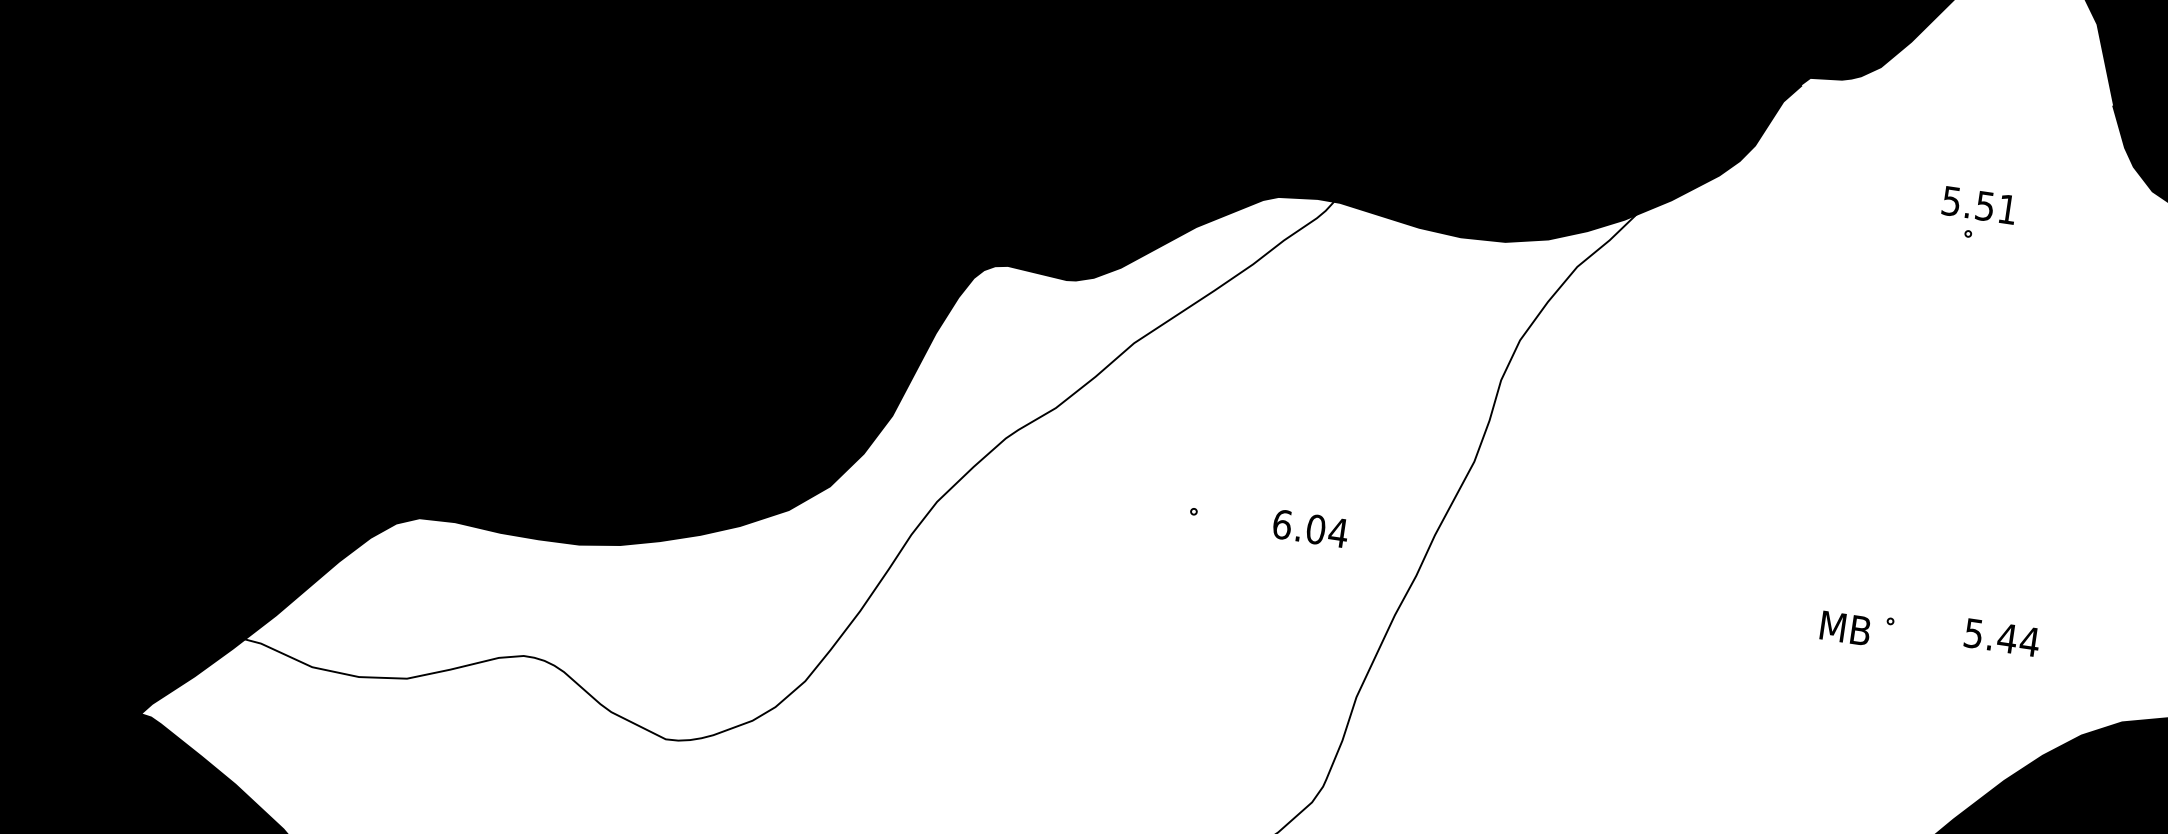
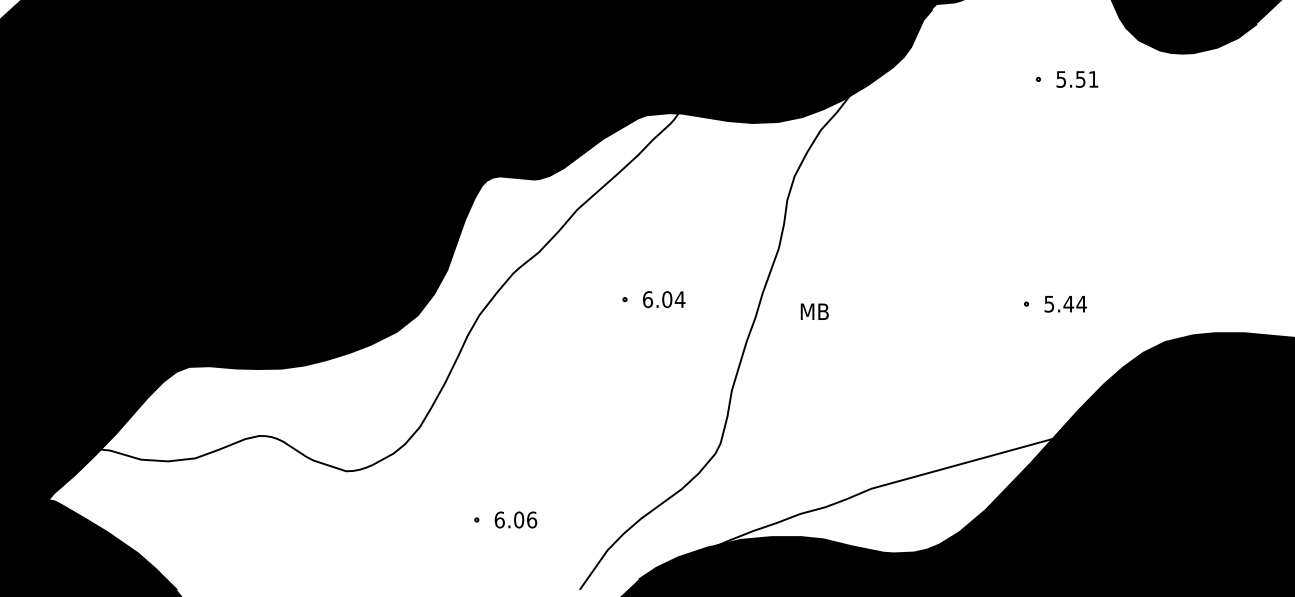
text: (1979, 205) -> (1077, 79), moved
text: (1311, 528) -> (664, 299), moved
text: (1845, 627) -> (814, 311), moved
text: (2001, 638) -> (1065, 304), moved

